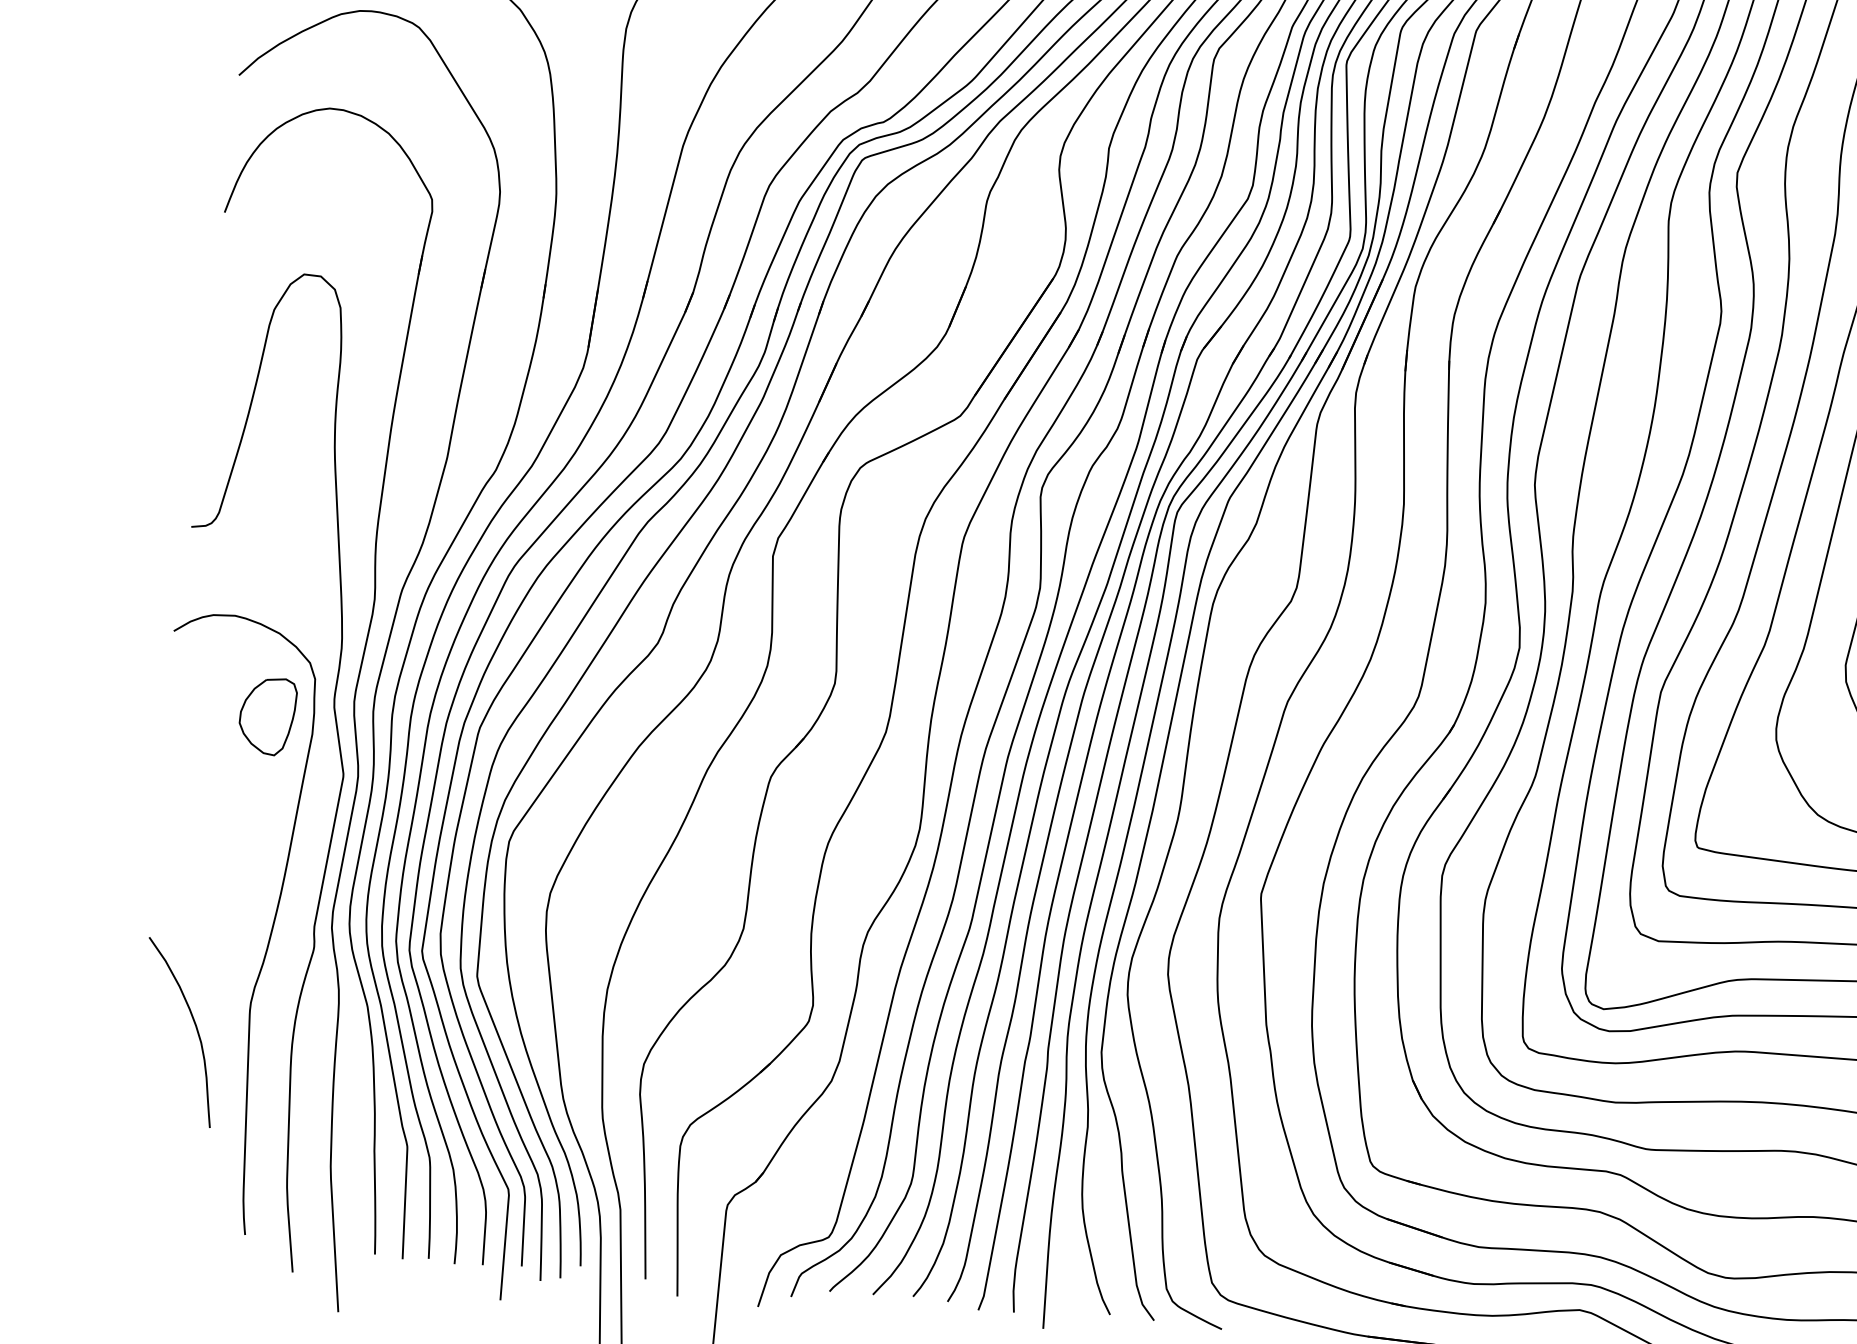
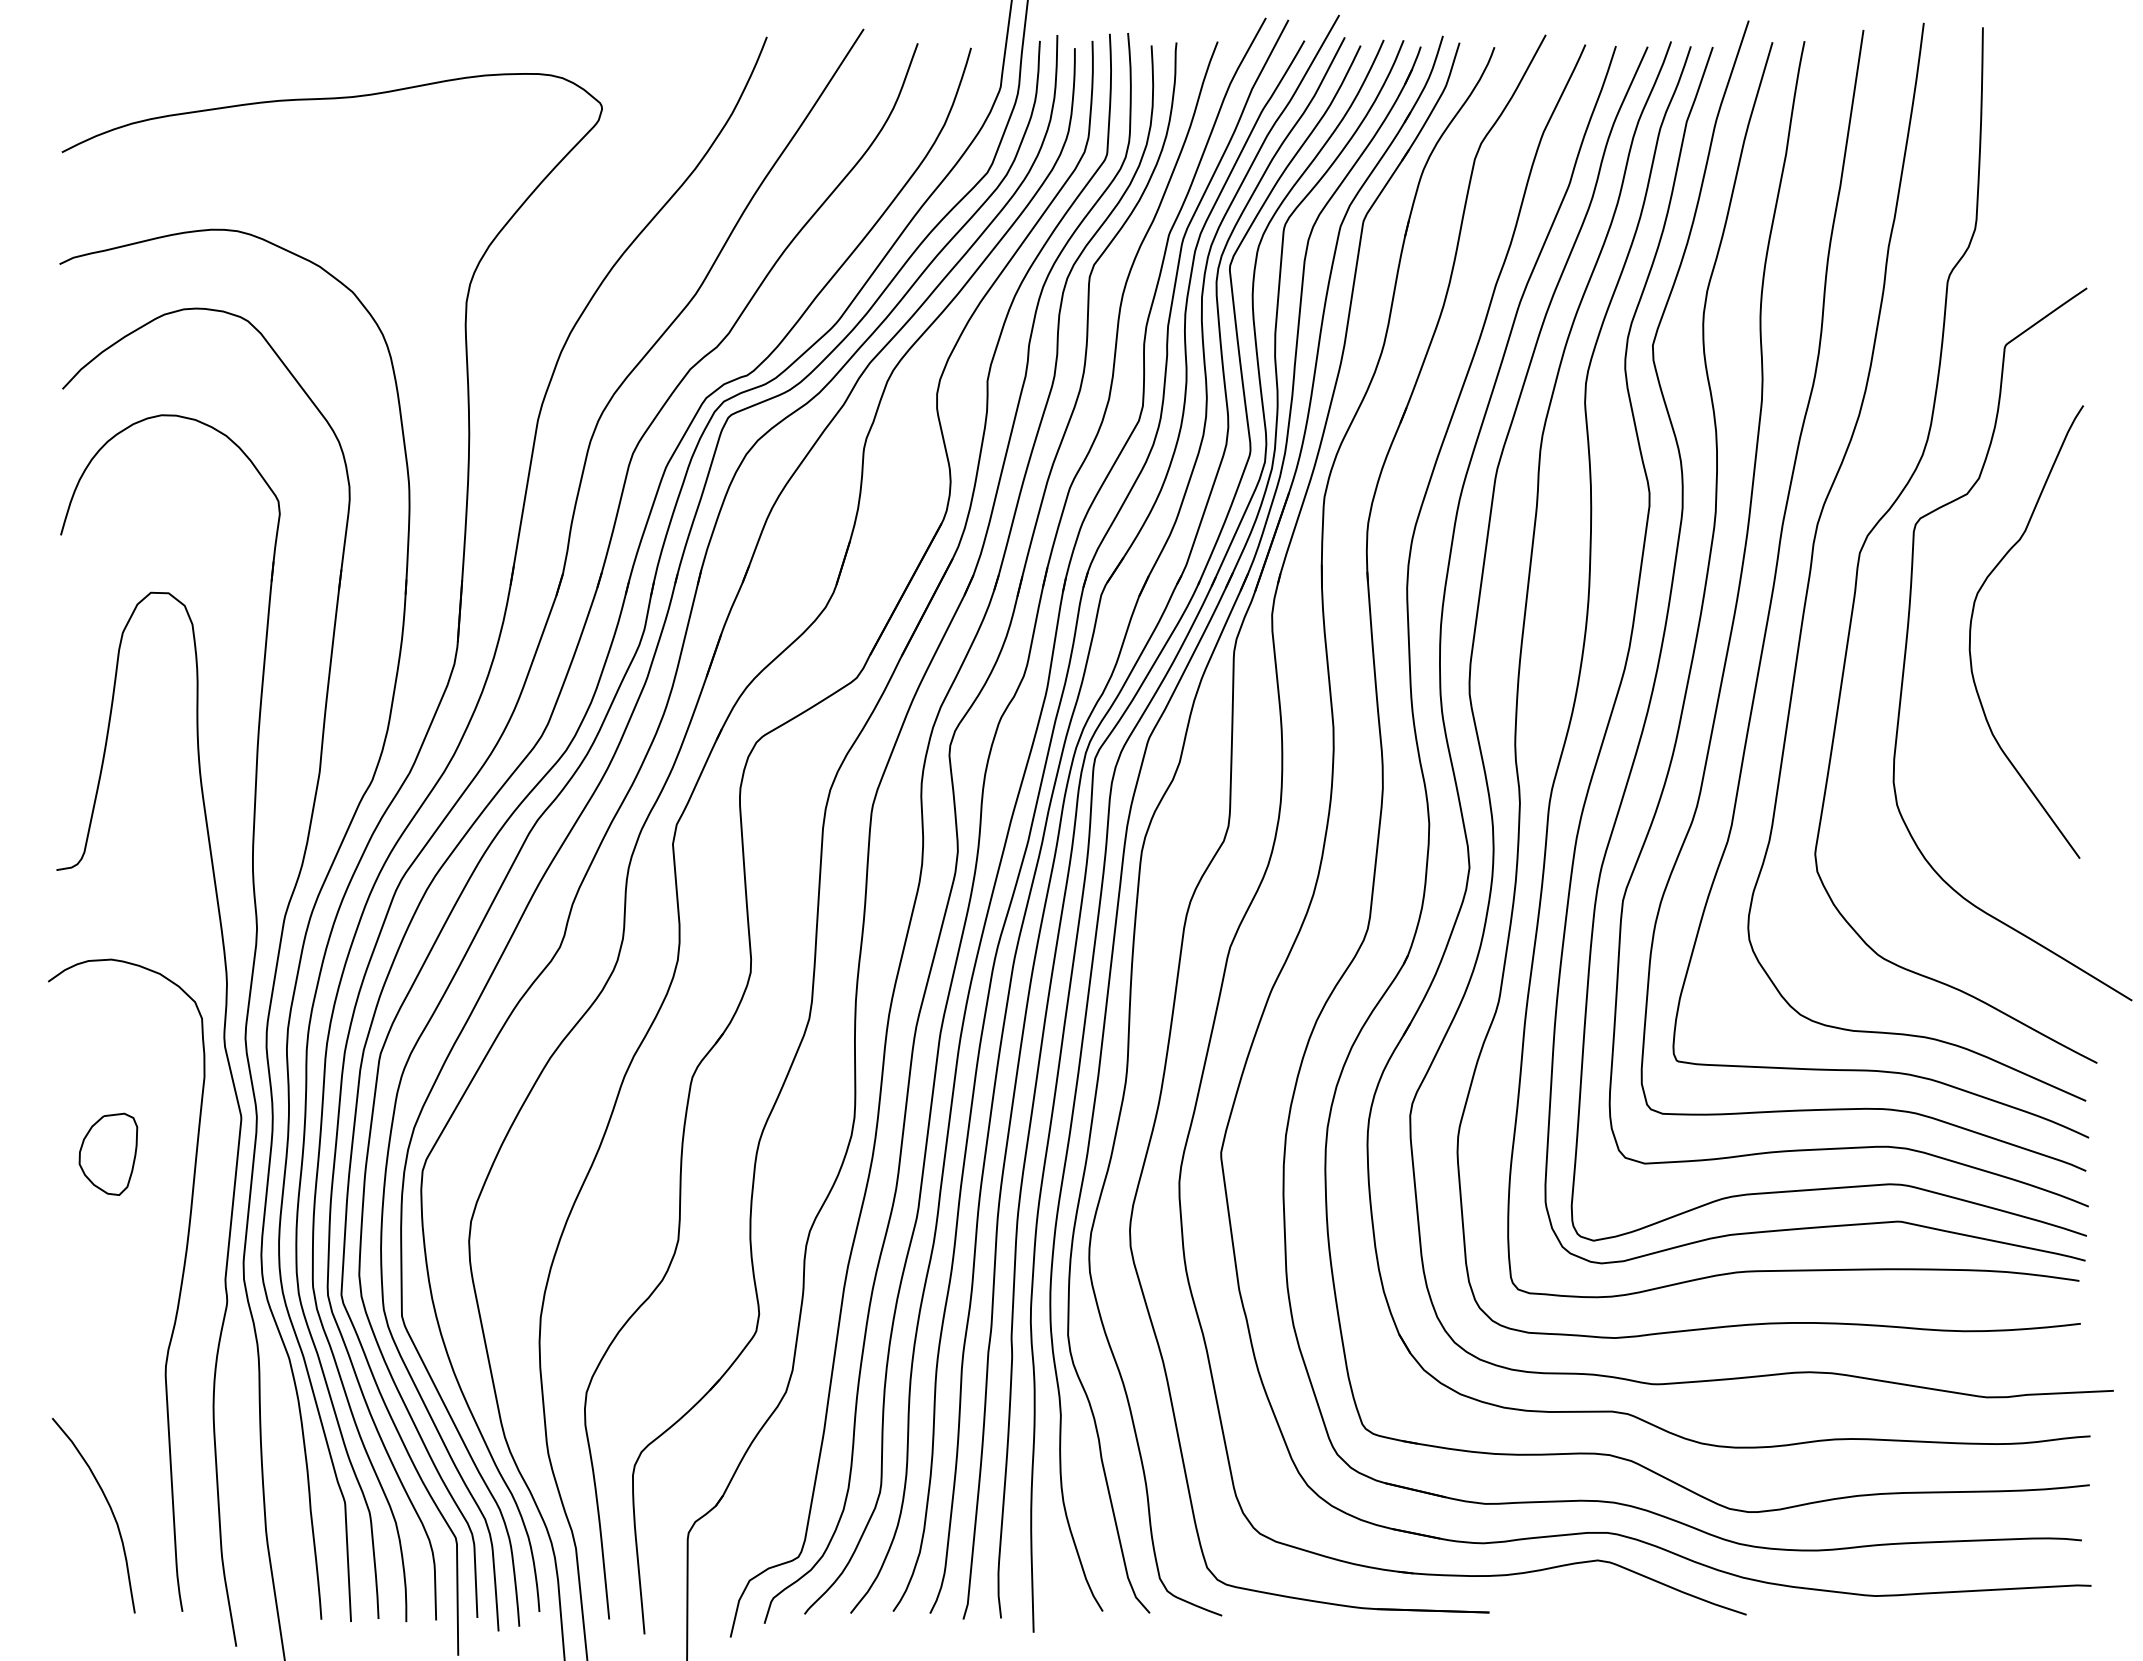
part: (267, 715) -> (108, 1153), moved
curve: (195, 1029) -> (110, 1510), moved

